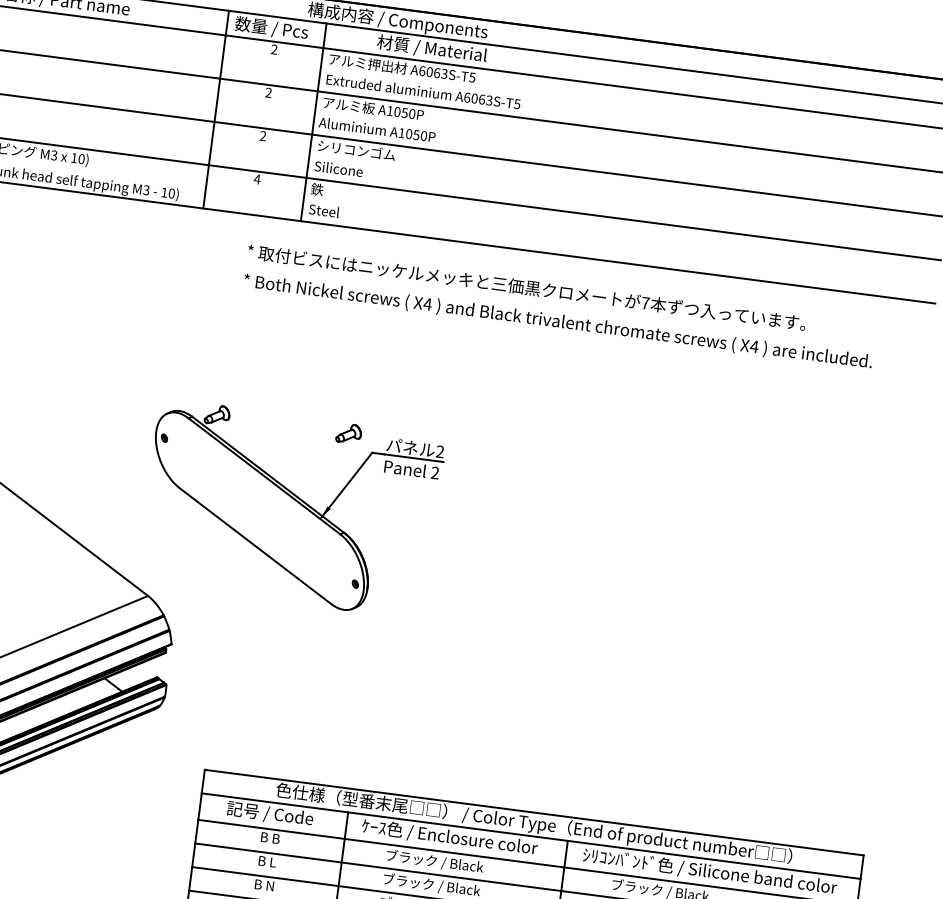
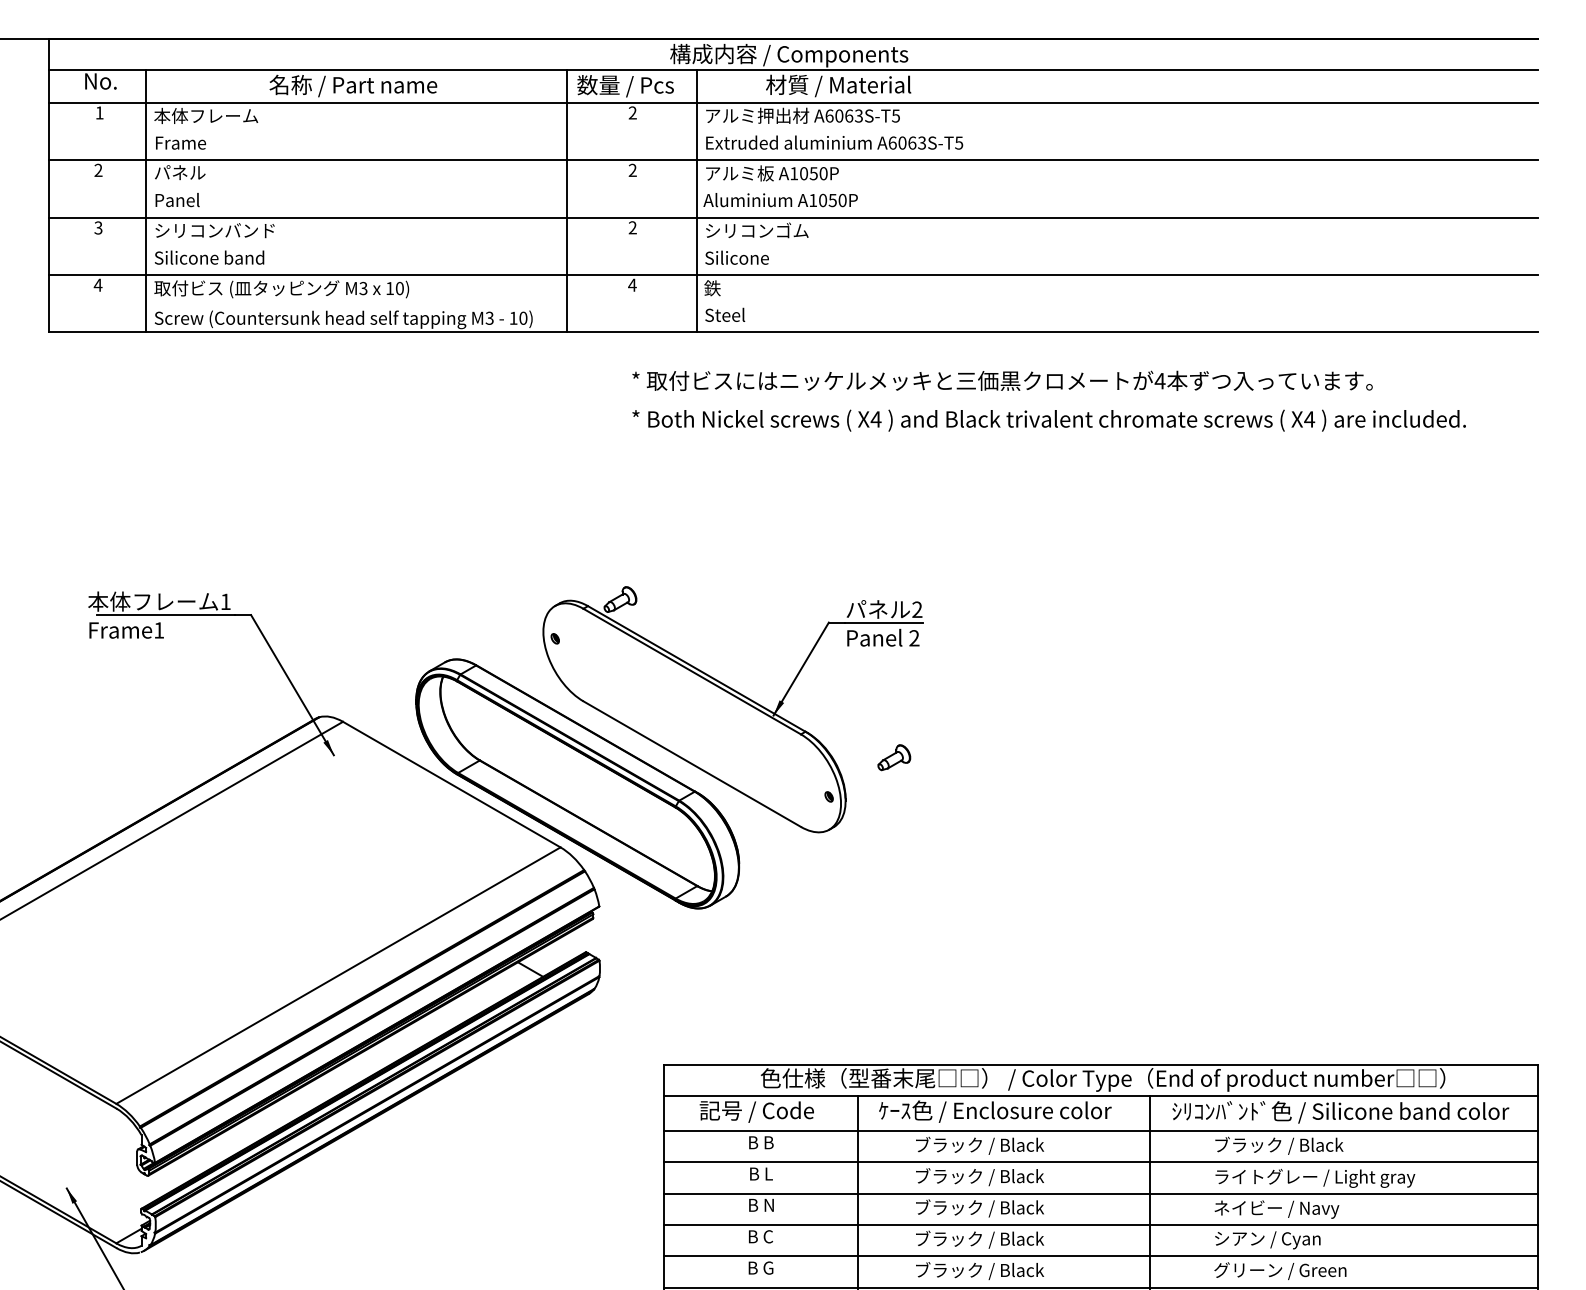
text: (645, 303) -> (1159, 381), 7 -> 4
part: (349, 433) -> (894, 757), moved
part: (167, 549) -> (577, 783), added

